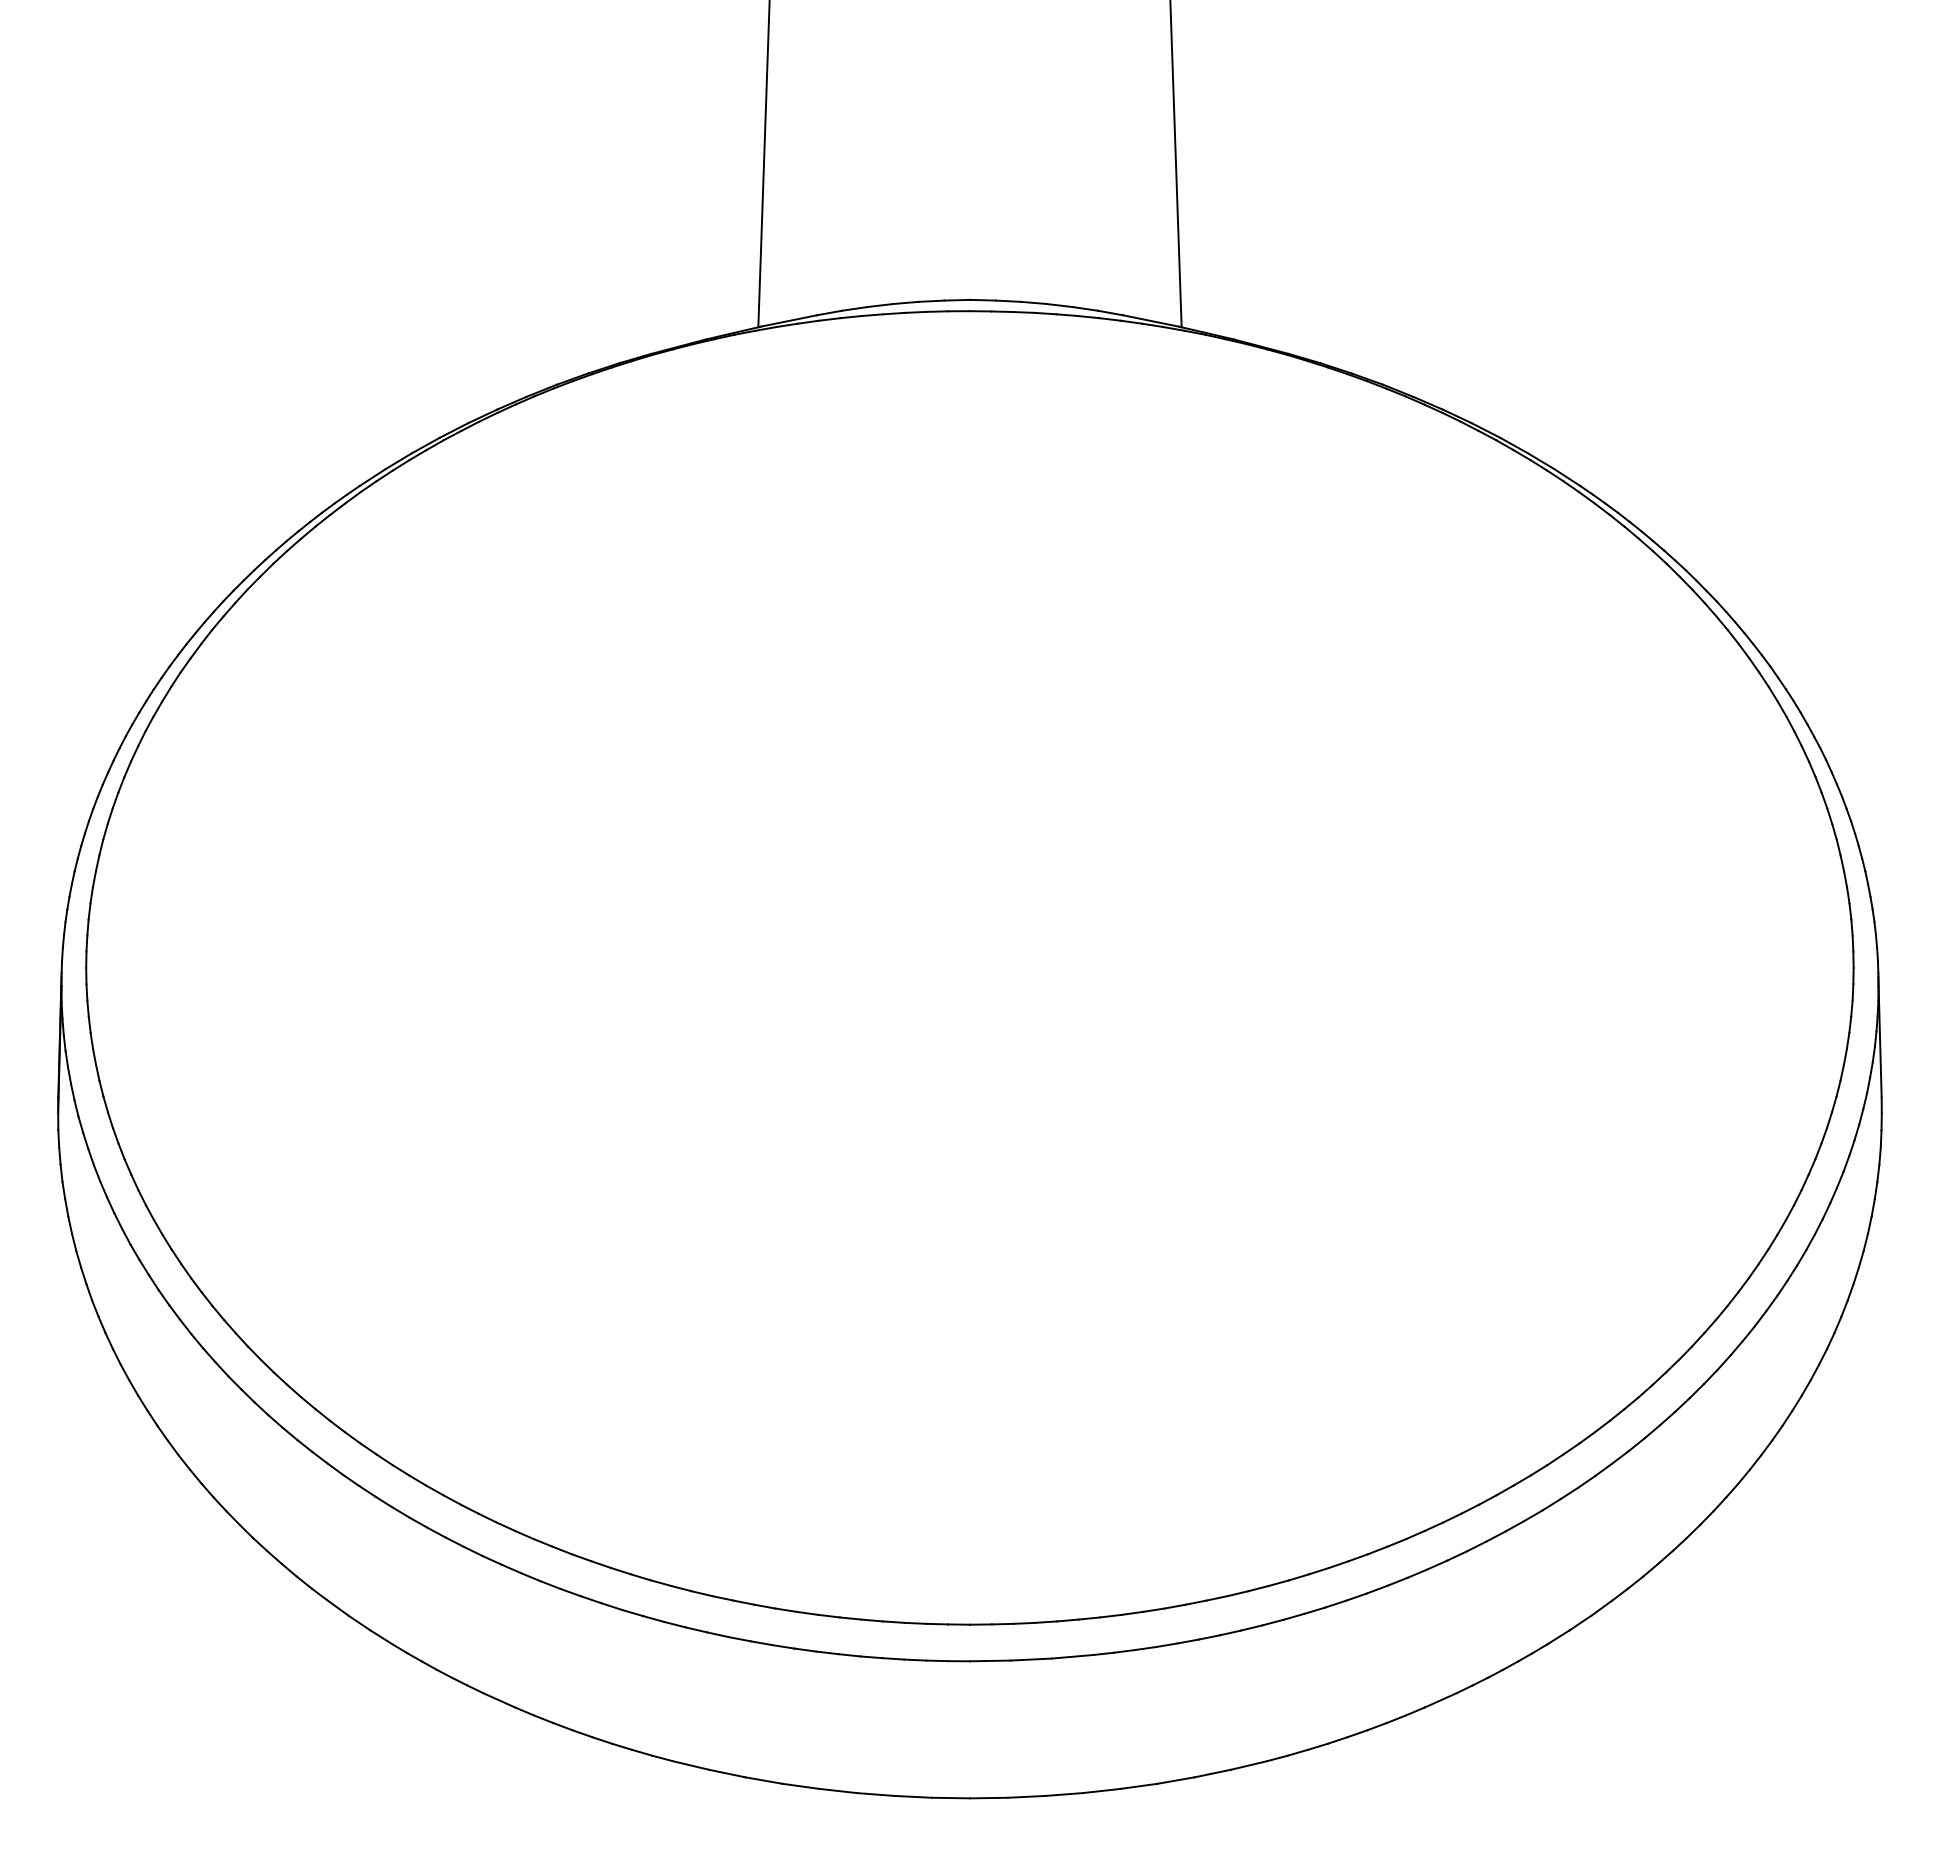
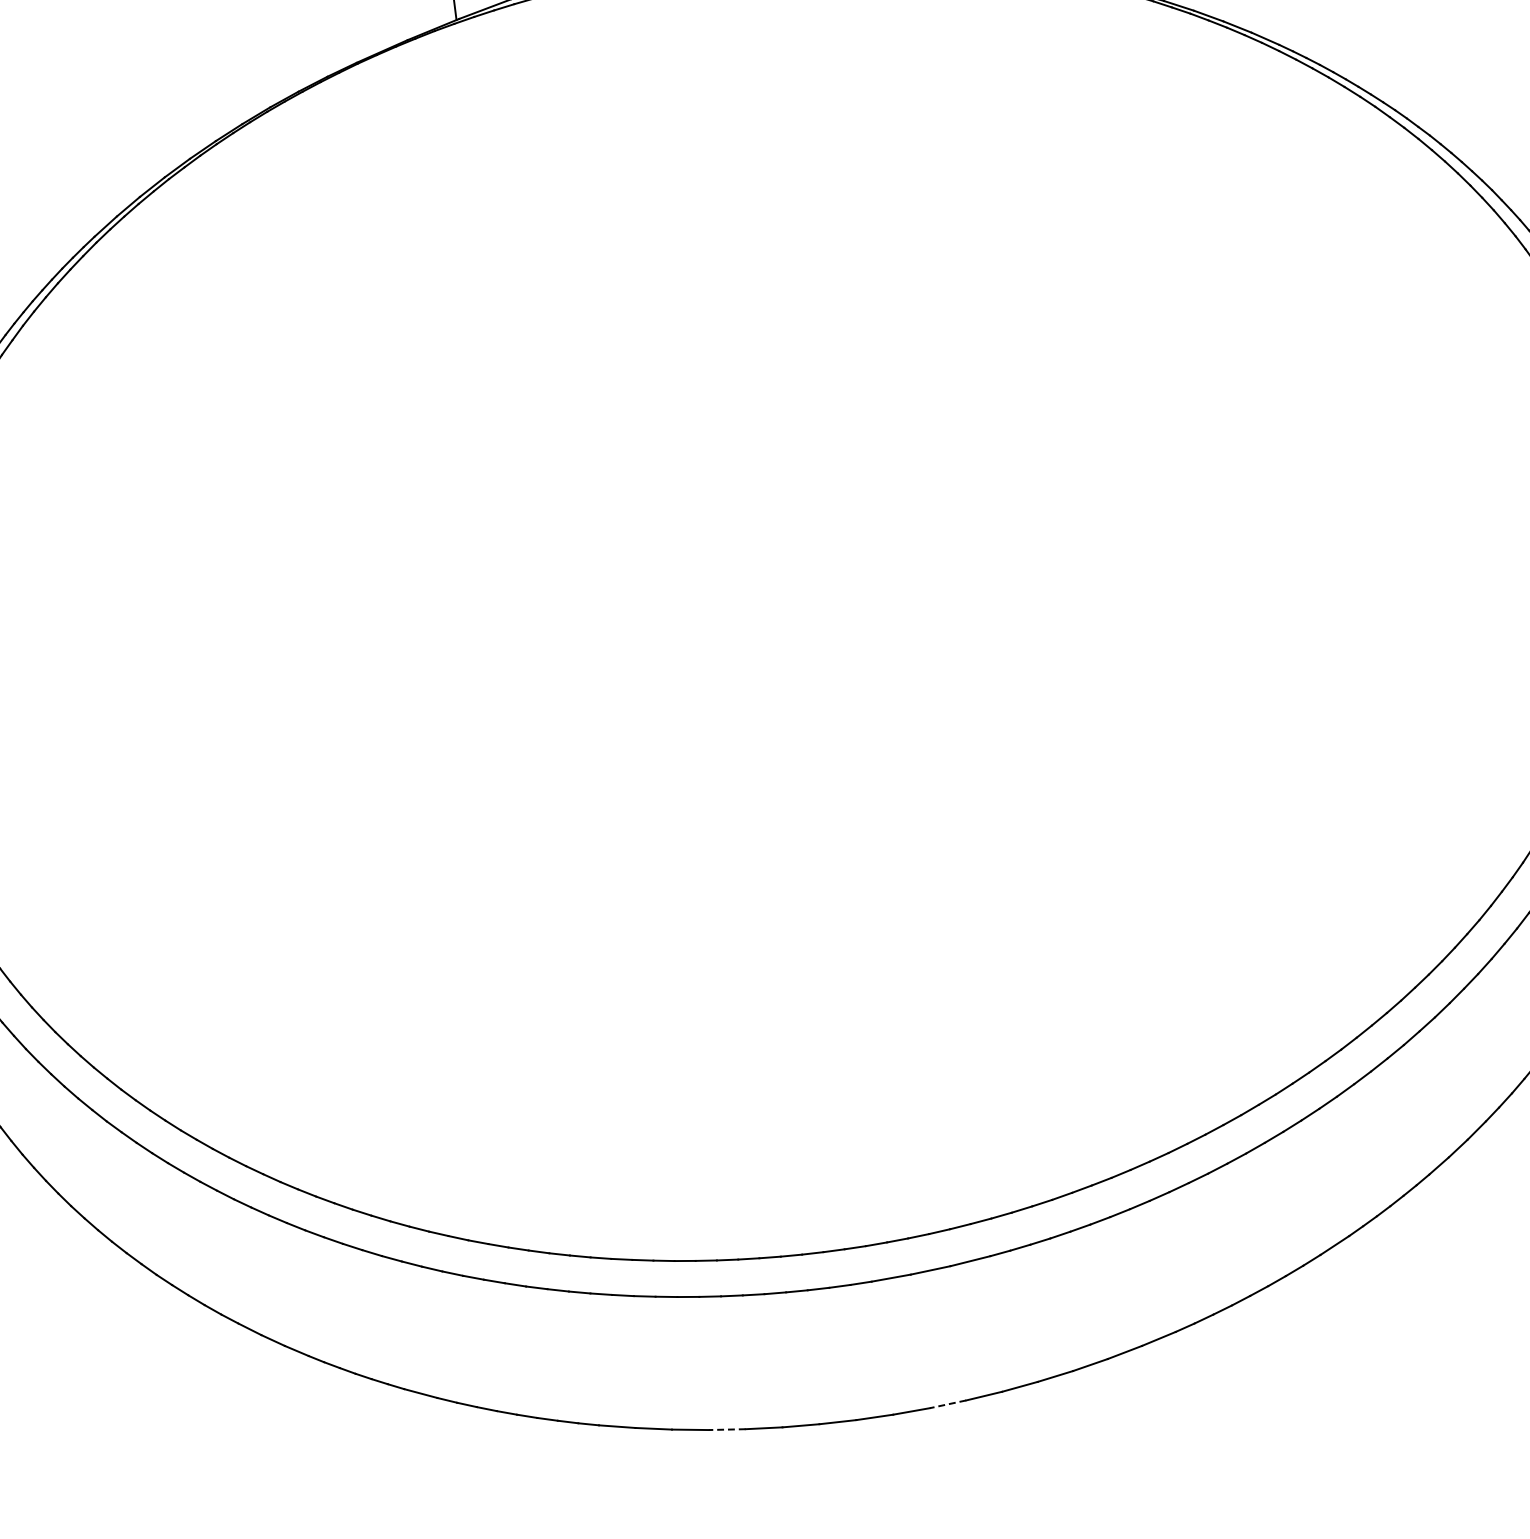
line: (800, 1786) -> (726, 1429), solid -> dashed
line: (1026, 1796) -> (947, 1404), solid -> dashed

